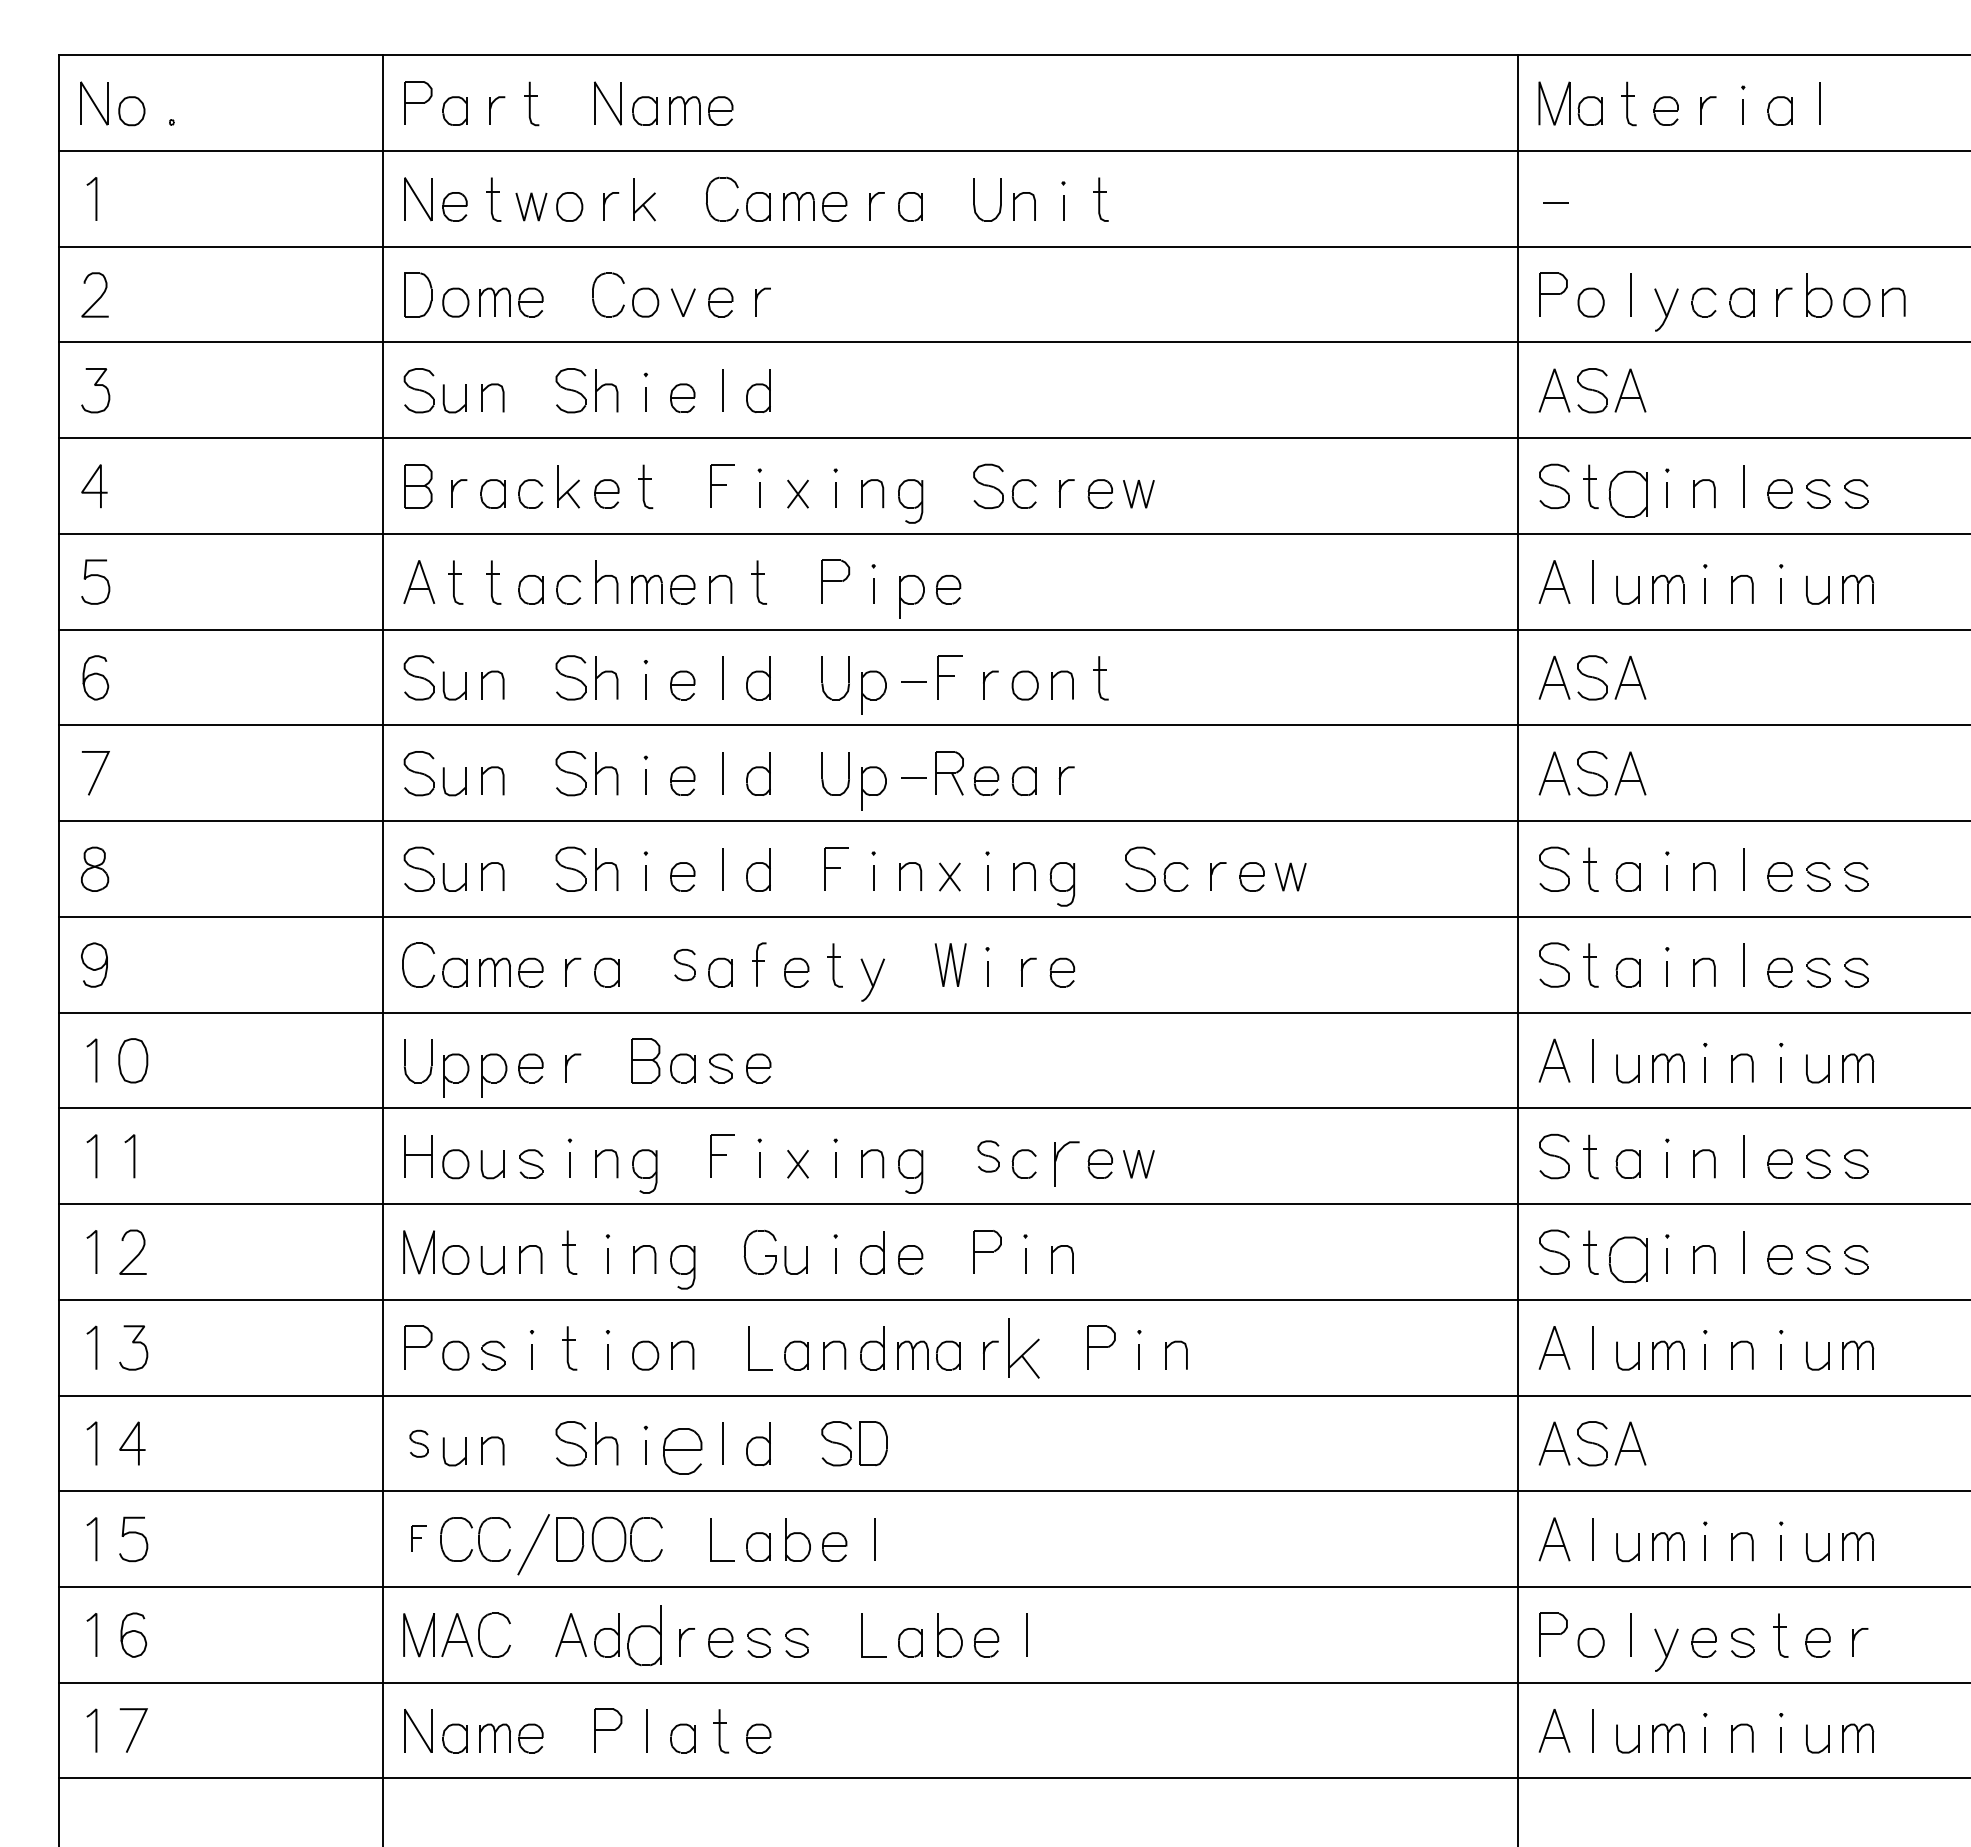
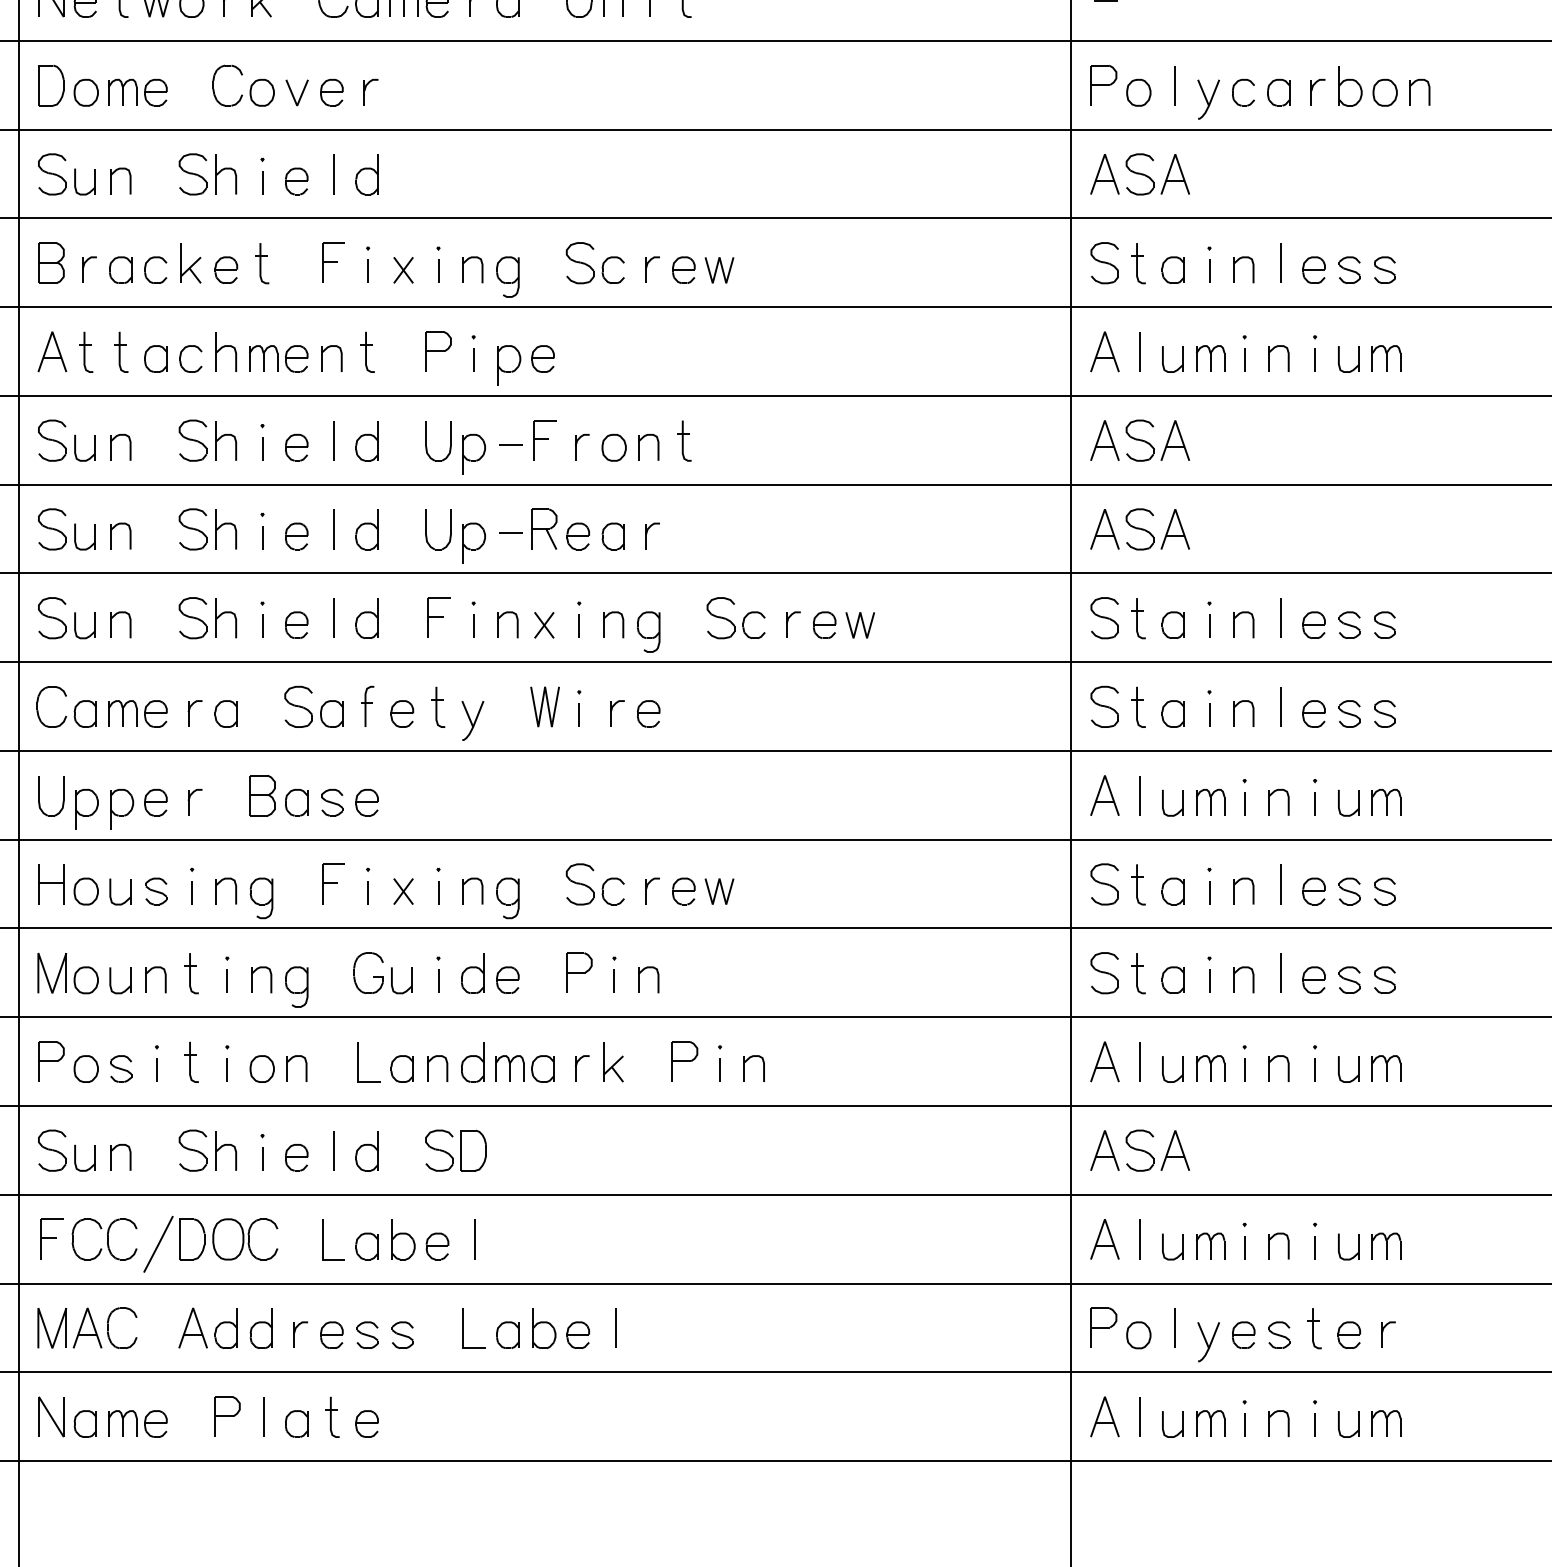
part: (1627, 493) -> (1172, 269), size x0.62
part: (684, 964) -> (298, 706), size x1.43
part: (988, 1156) -> (580, 884), size x1.43
part: (1066, 1163) -> (652, 890), size x0.62
part: (1627, 1259) -> (1172, 979), size x0.62
part: (1024, 1347) -> (613, 1061), size x0.71
part: (418, 1443) -> (51, 1150), size x1.67
part: (682, 1451) -> (296, 1157), size x0.62
part: (418, 1538) -> (51, 1238), size x1.67
part: (644, 1635) -> (261, 1328), size x0.71

